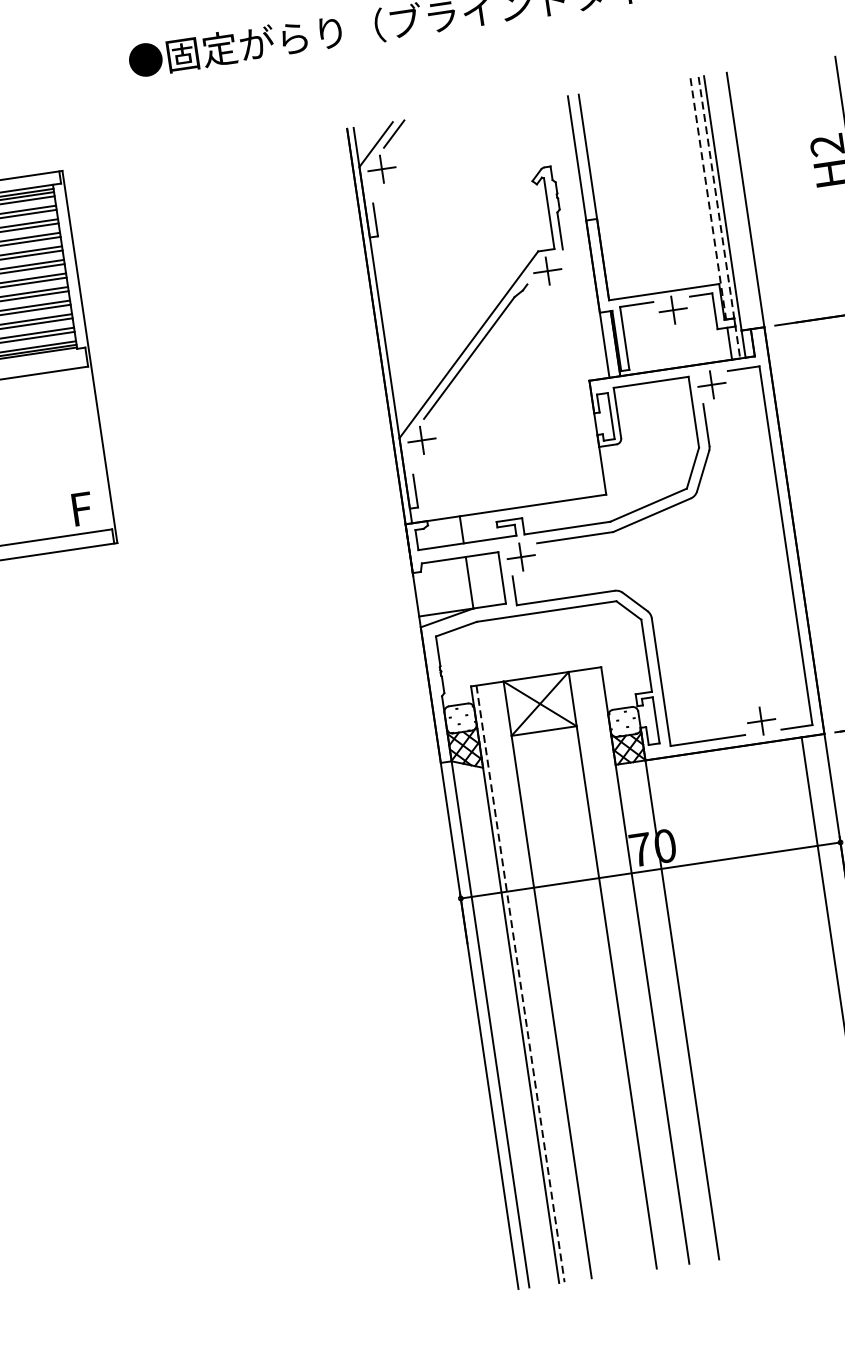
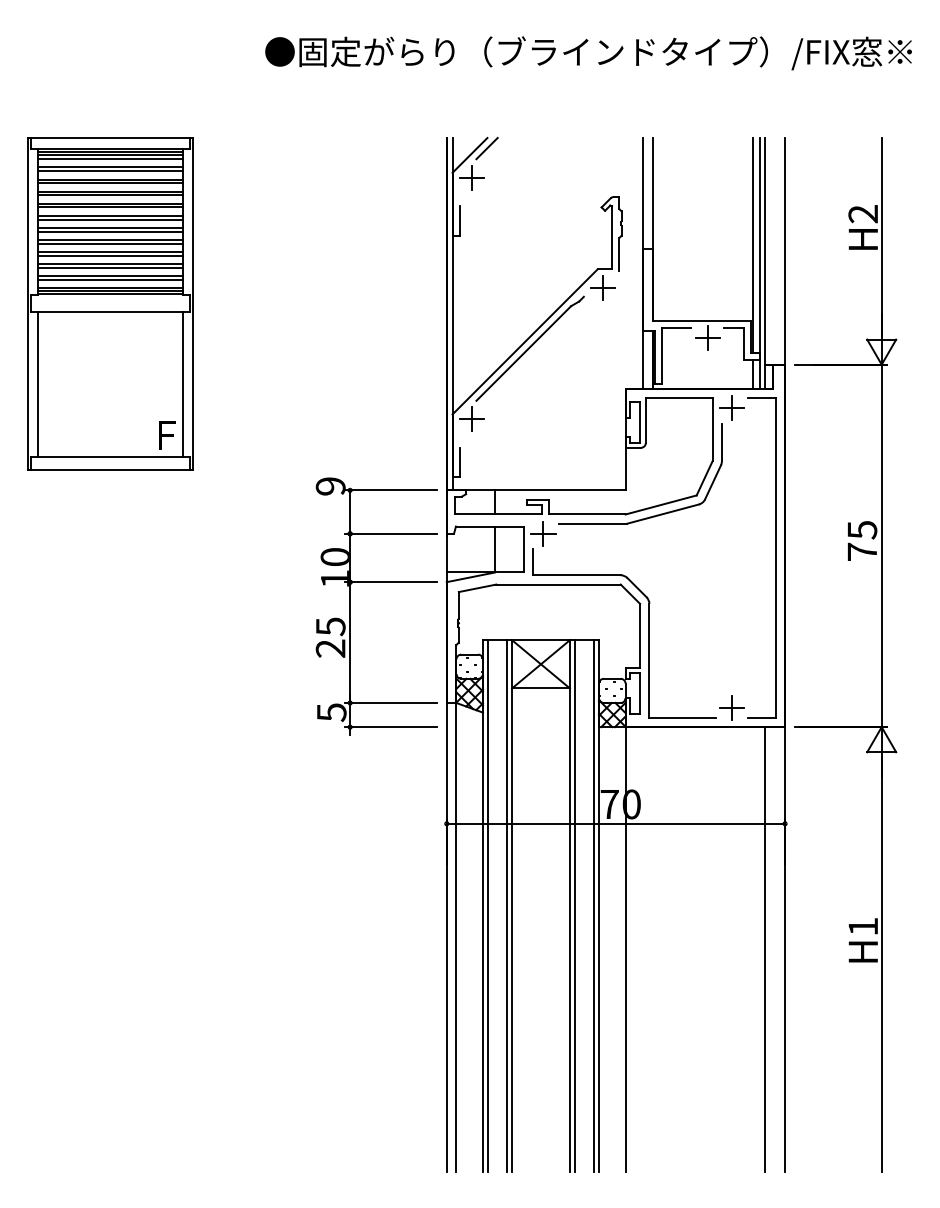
line: (708, 198) -> (752, 245), dashed -> solid
line: (718, 217) -> (759, 263), dashed -> solid
line: (91, 448) -> (182, 383), added
part: (341, 639) -> (376, 582), added
line: (640, 965) -> (594, 905), added
line: (617, 969) -> (574, 905), added
line: (542, 980) -> (507, 905), added
line: (520, 983) -> (487, 905), dashed -> solid

